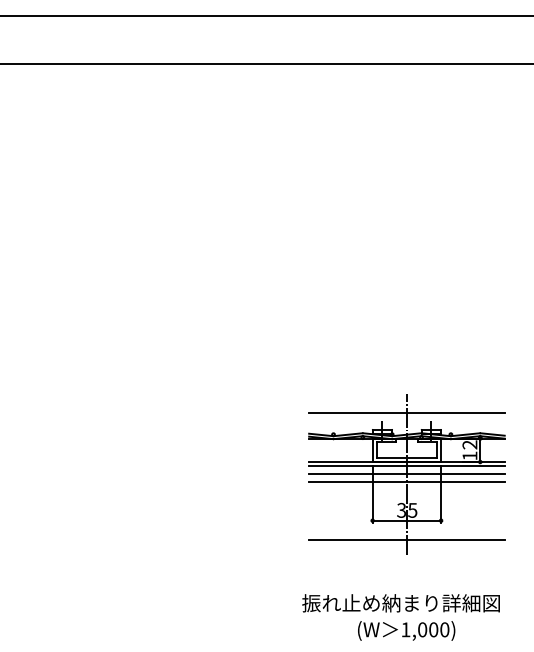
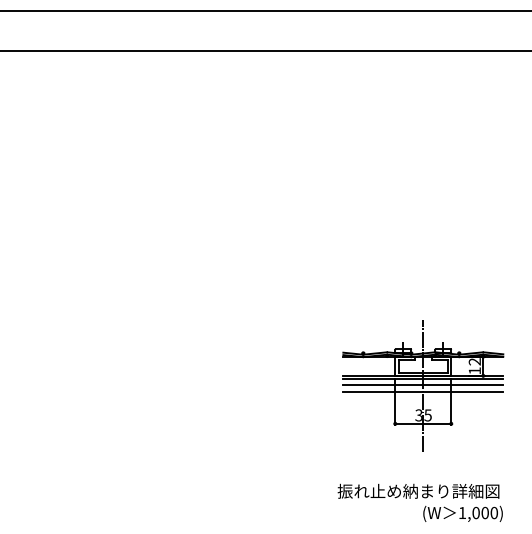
line: (407, 412) -> (423, 335), removed
line: (407, 539) -> (423, 439), removed
text: (405, 630) -> (462, 513), moved

